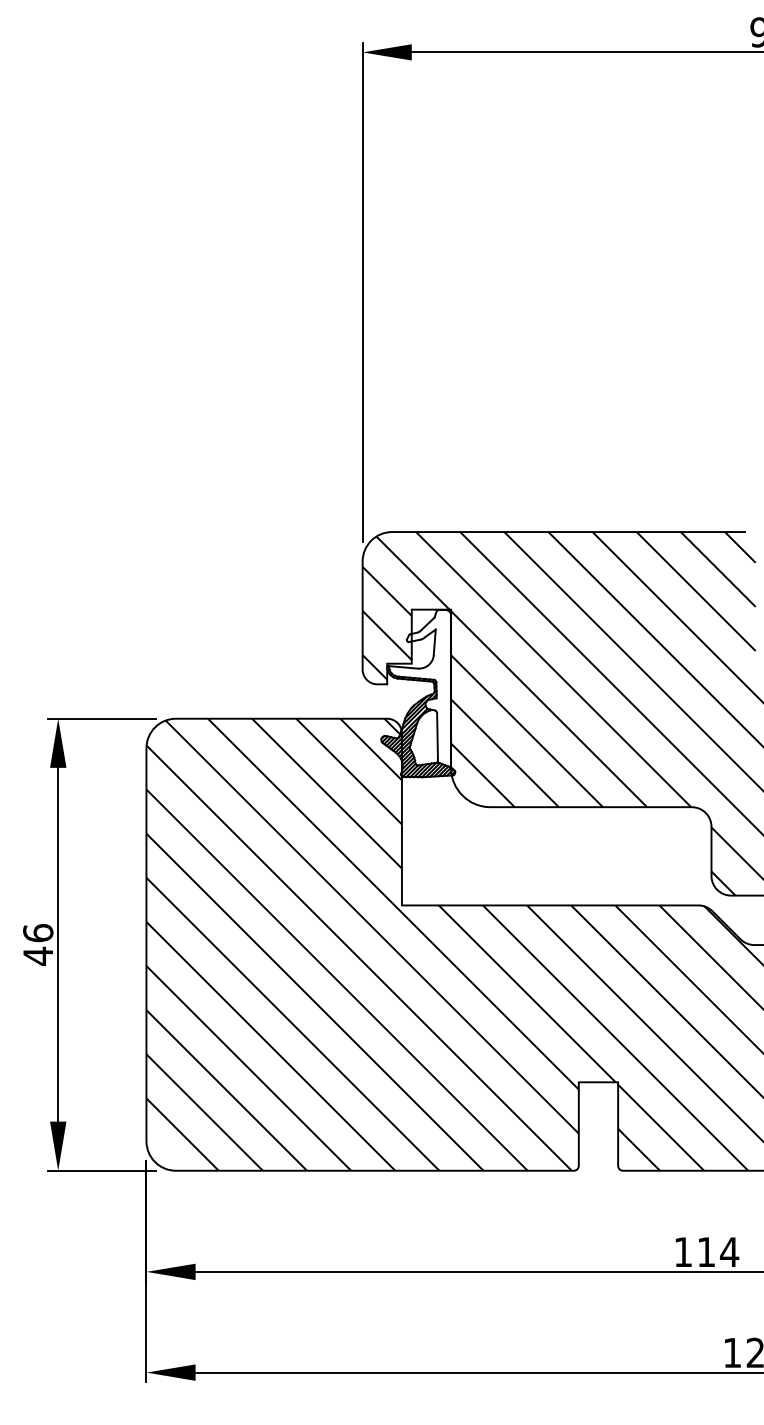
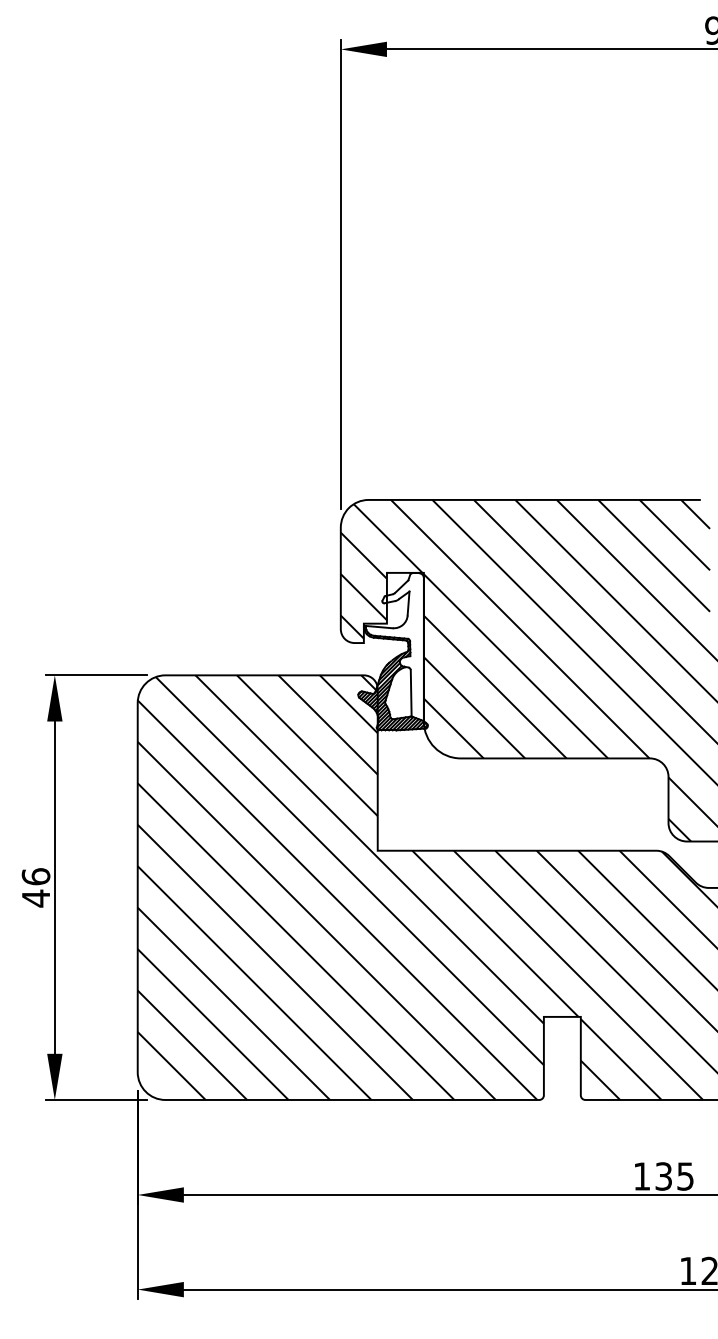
text: (717, 1252) -> (674, 1176), 114 -> 135

